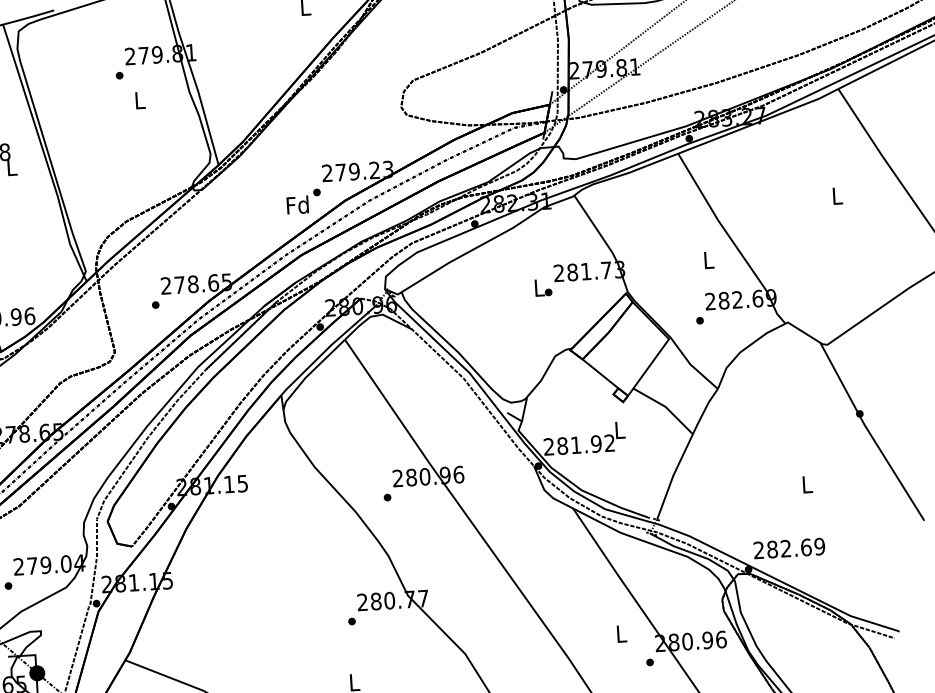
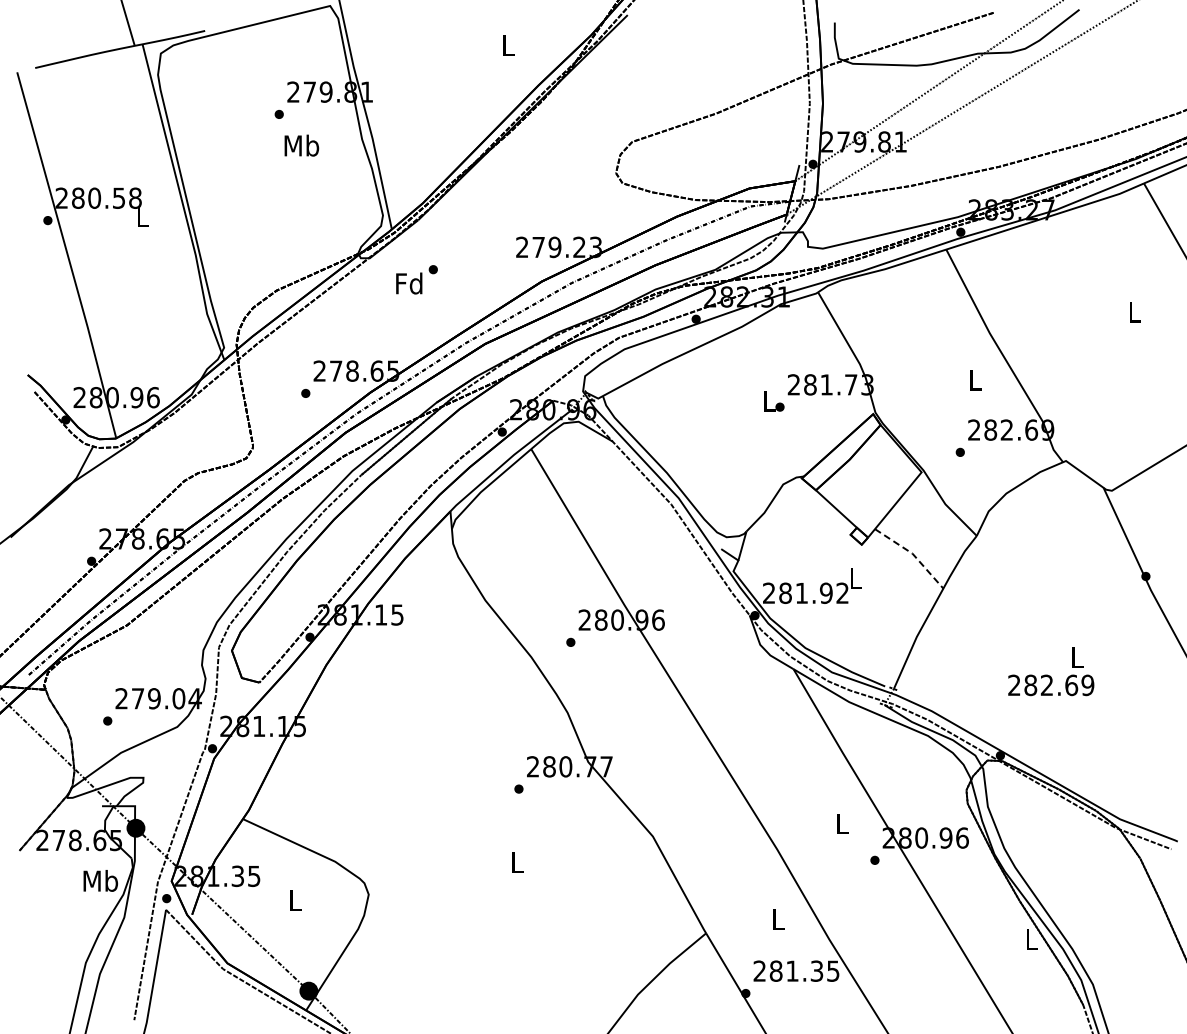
text: (139, 100) -> (301, 145), L -> Mb
text: (303, 201) -> (416, 279), moved
line: (666, 407) -> (913, 554), solid -> dashed
text: (789, 548) -> (1051, 685), moved

